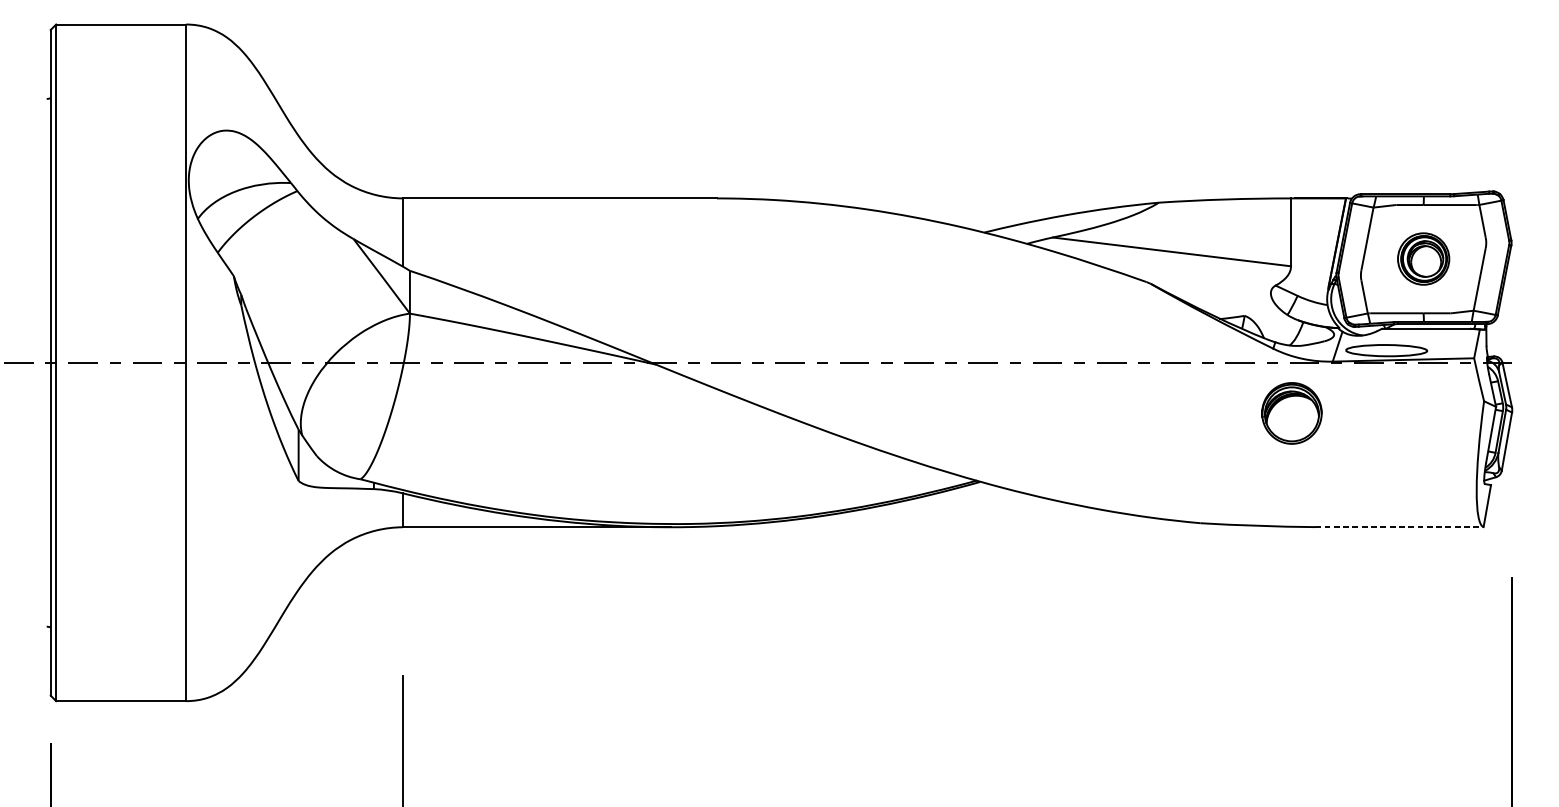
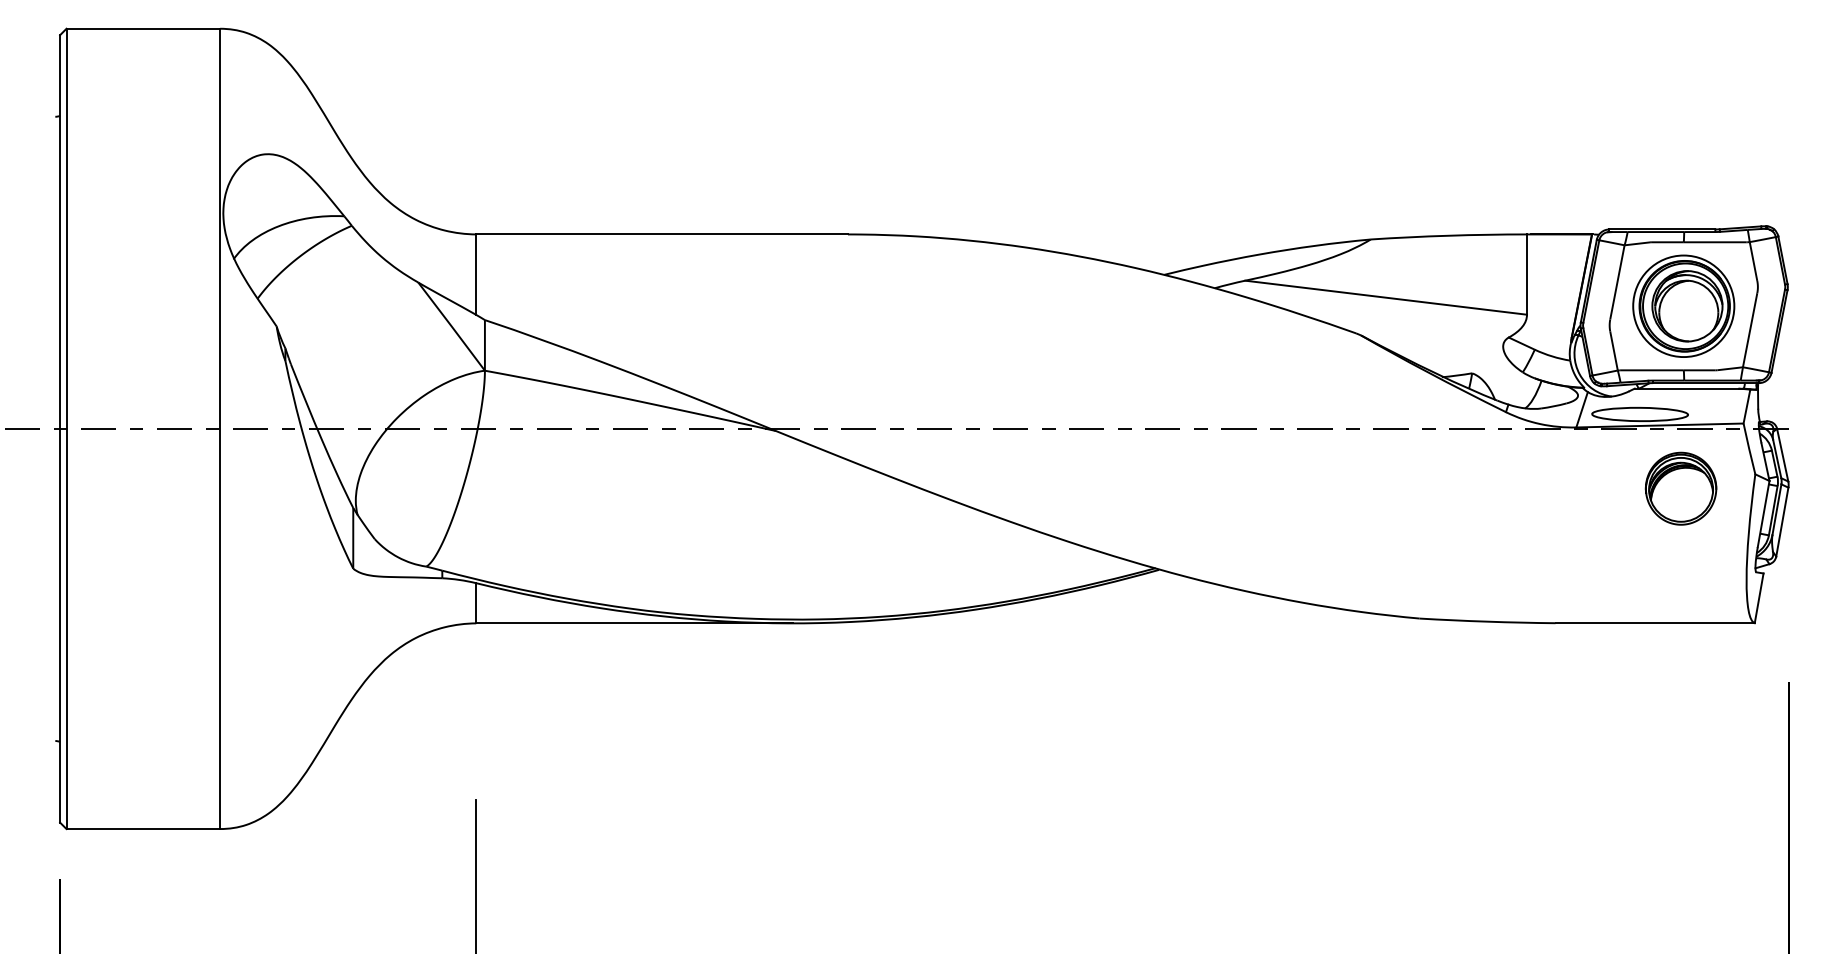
part: (1423, 258) -> (1683, 305), size x1.67
part: (1291, 413) -> (1680, 488), moved
line: (1399, 527) -> (1655, 623), dashed -> solid

